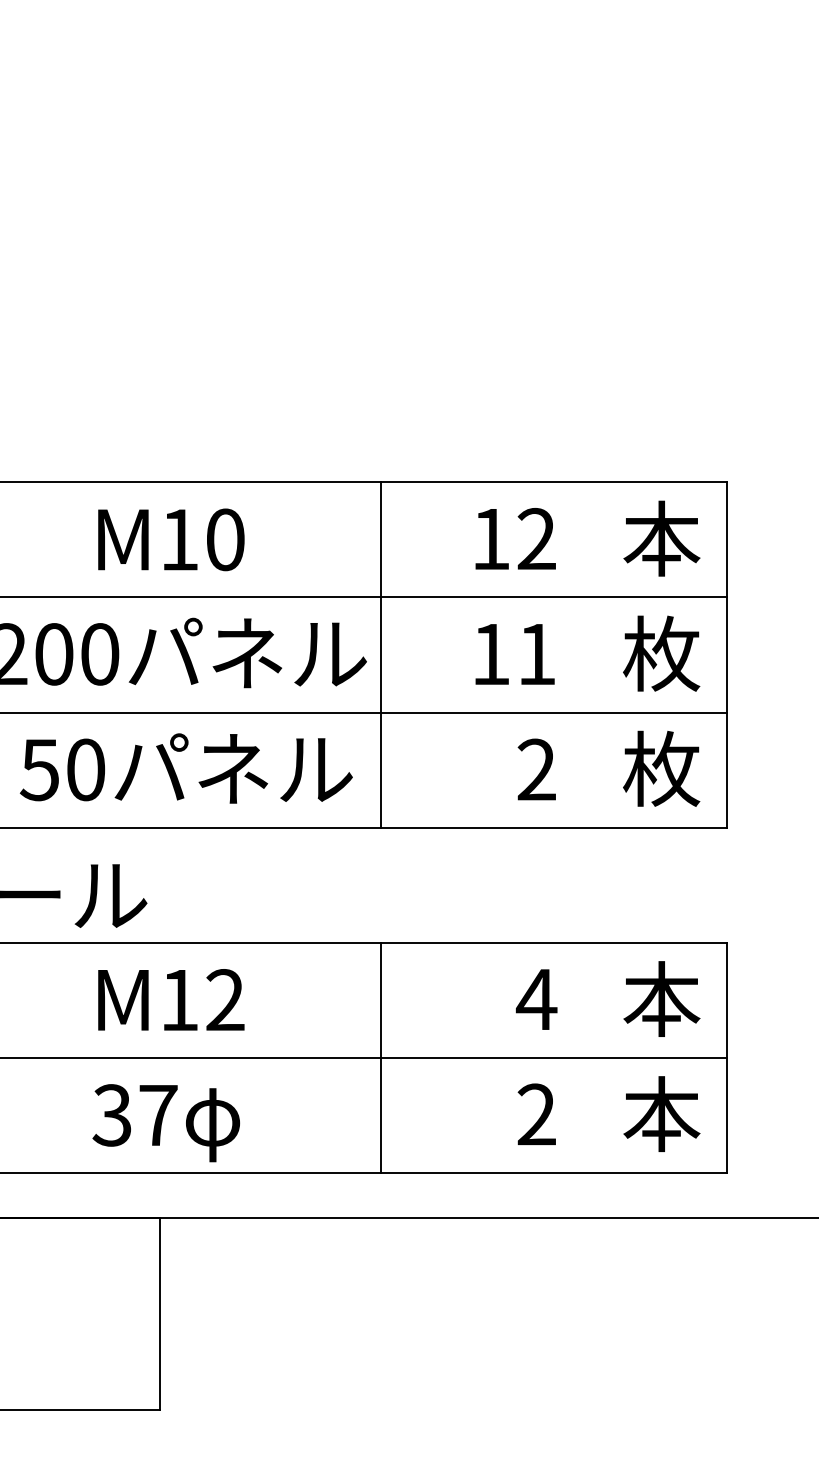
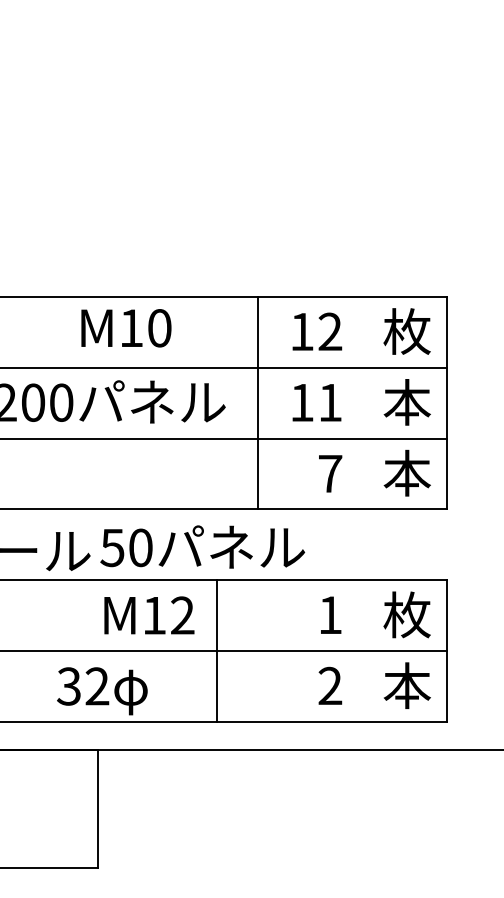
text: (660, 538) -> (406, 331), 本 -> 枚
text: (171, 540) -> (126, 328), moved
line: (381, 653) -> (257, 402), moved
text: (660, 653) -> (406, 402), 枚 -> 本
text: (186, 767) -> (202, 546), moved
text: (660, 767) -> (406, 472), 枚 -> 本
text: (537, 769) -> (330, 473), 2 -> 7
text: (537, 998) -> (330, 614), 4 -> 1
text: (660, 998) -> (406, 614), 本 -> 枚
text: (171, 1000) -> (149, 615), moved
line: (381, 1056) -> (216, 650), moved
text: (158, 1115) -> (97, 686), 37 -> 32

